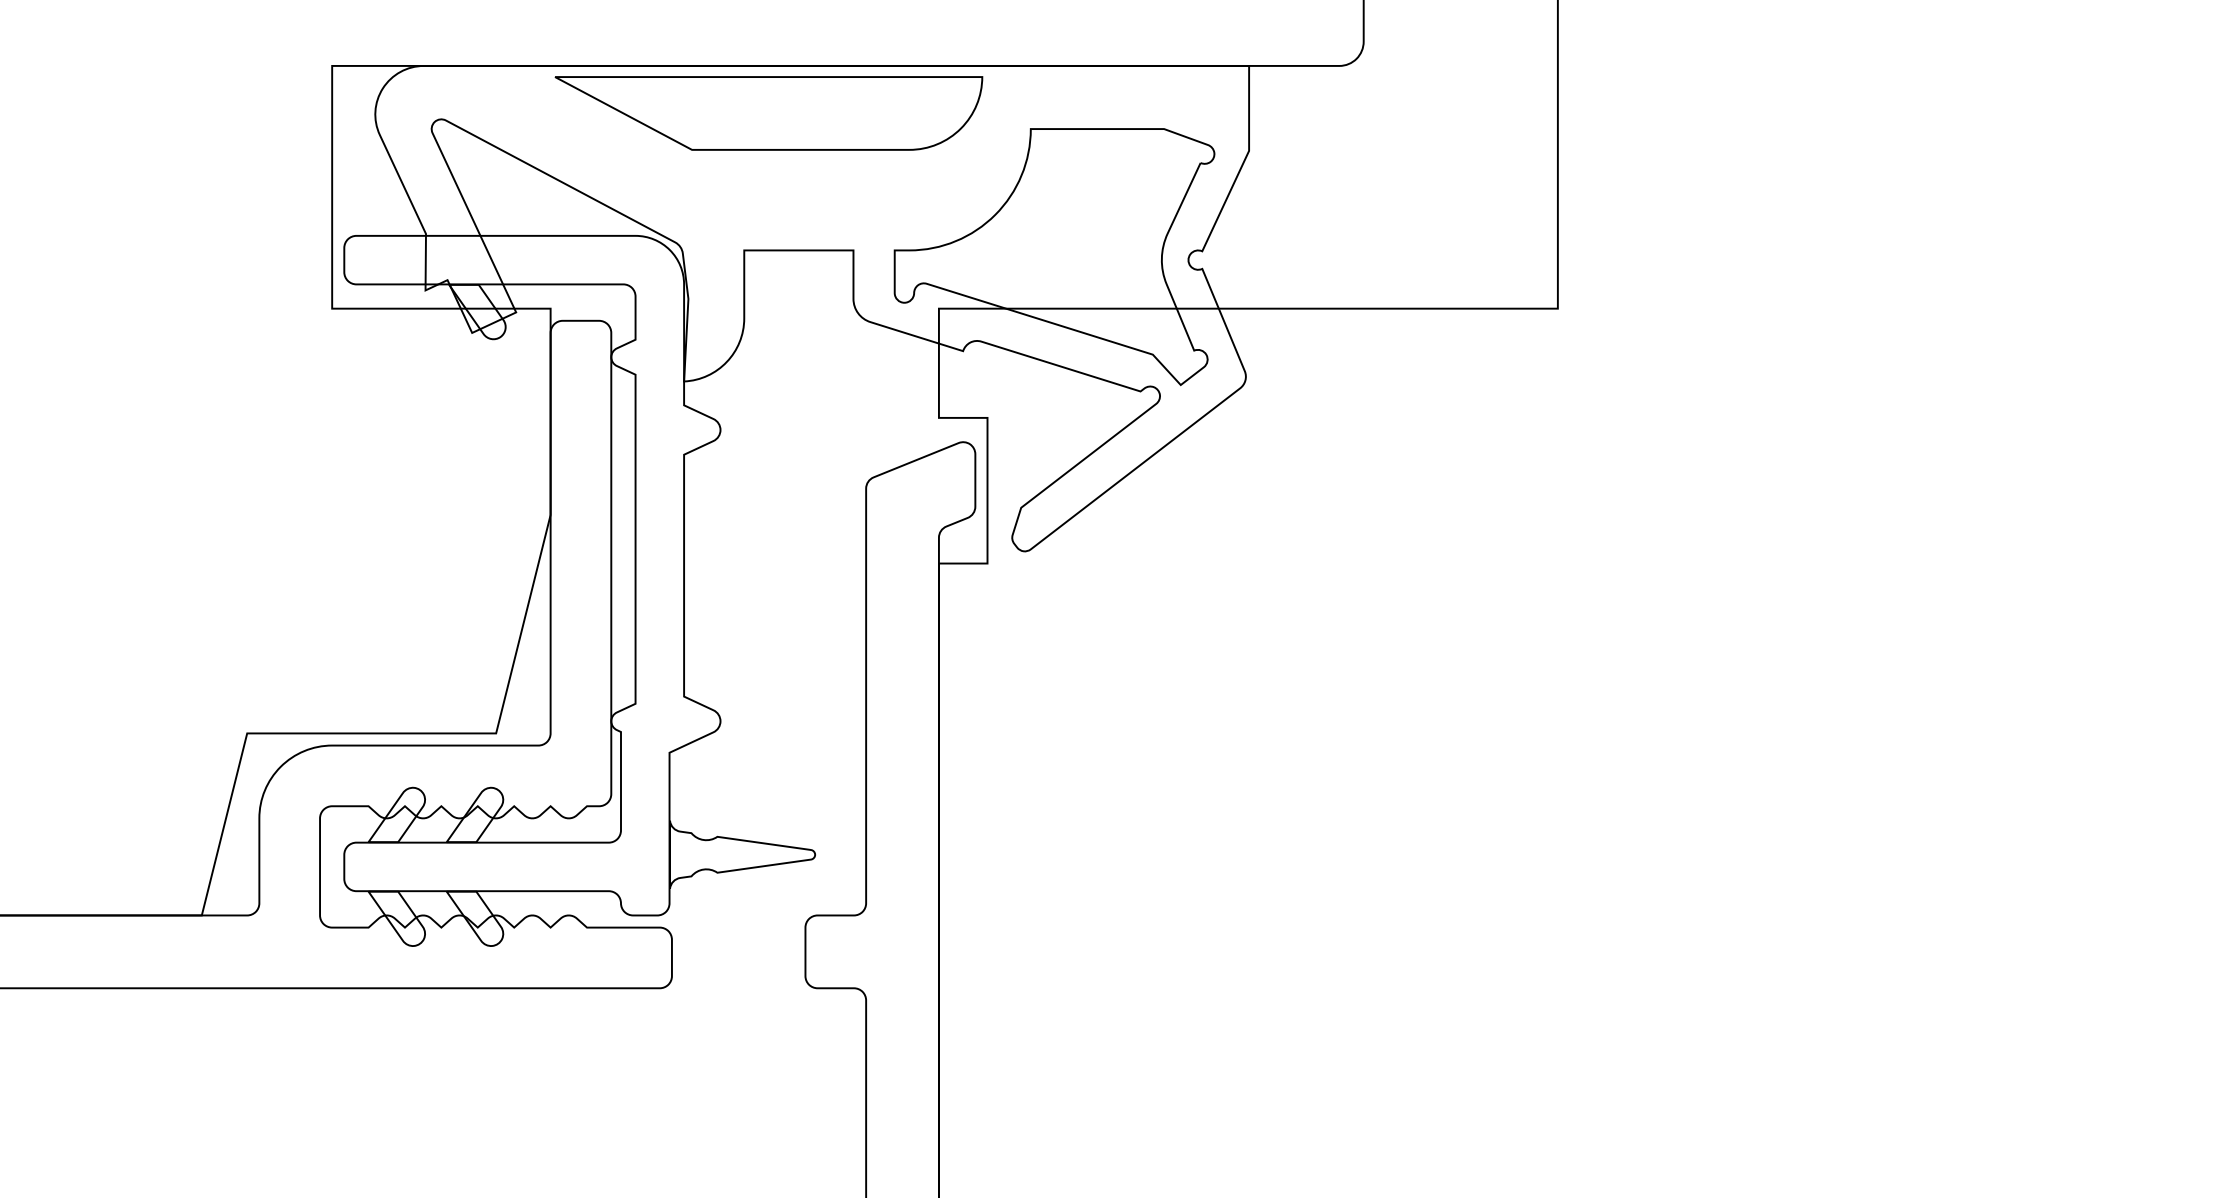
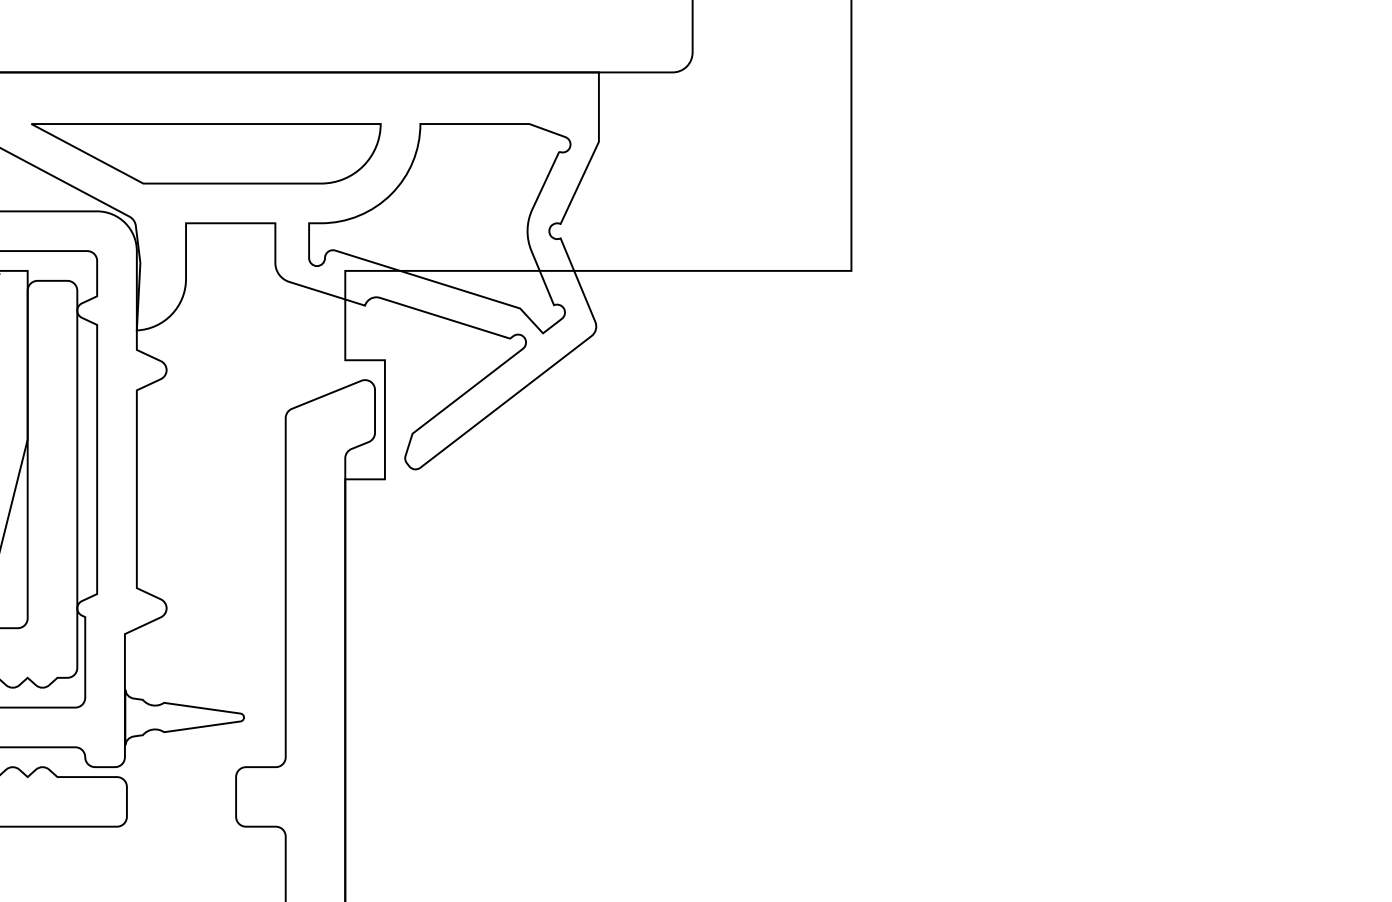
part: (768, 113) -> (205, 153), moved

